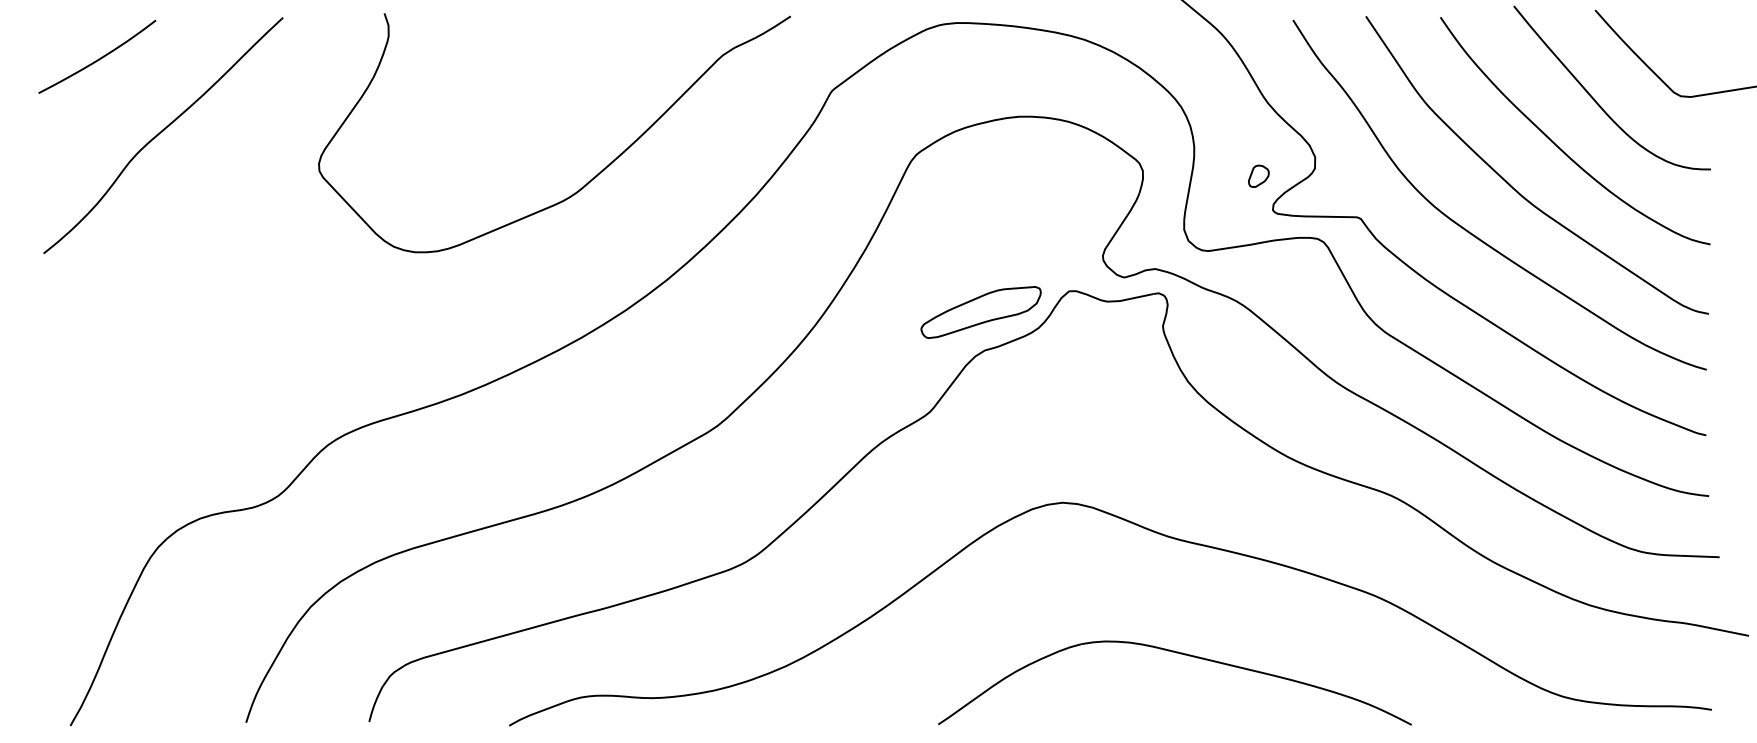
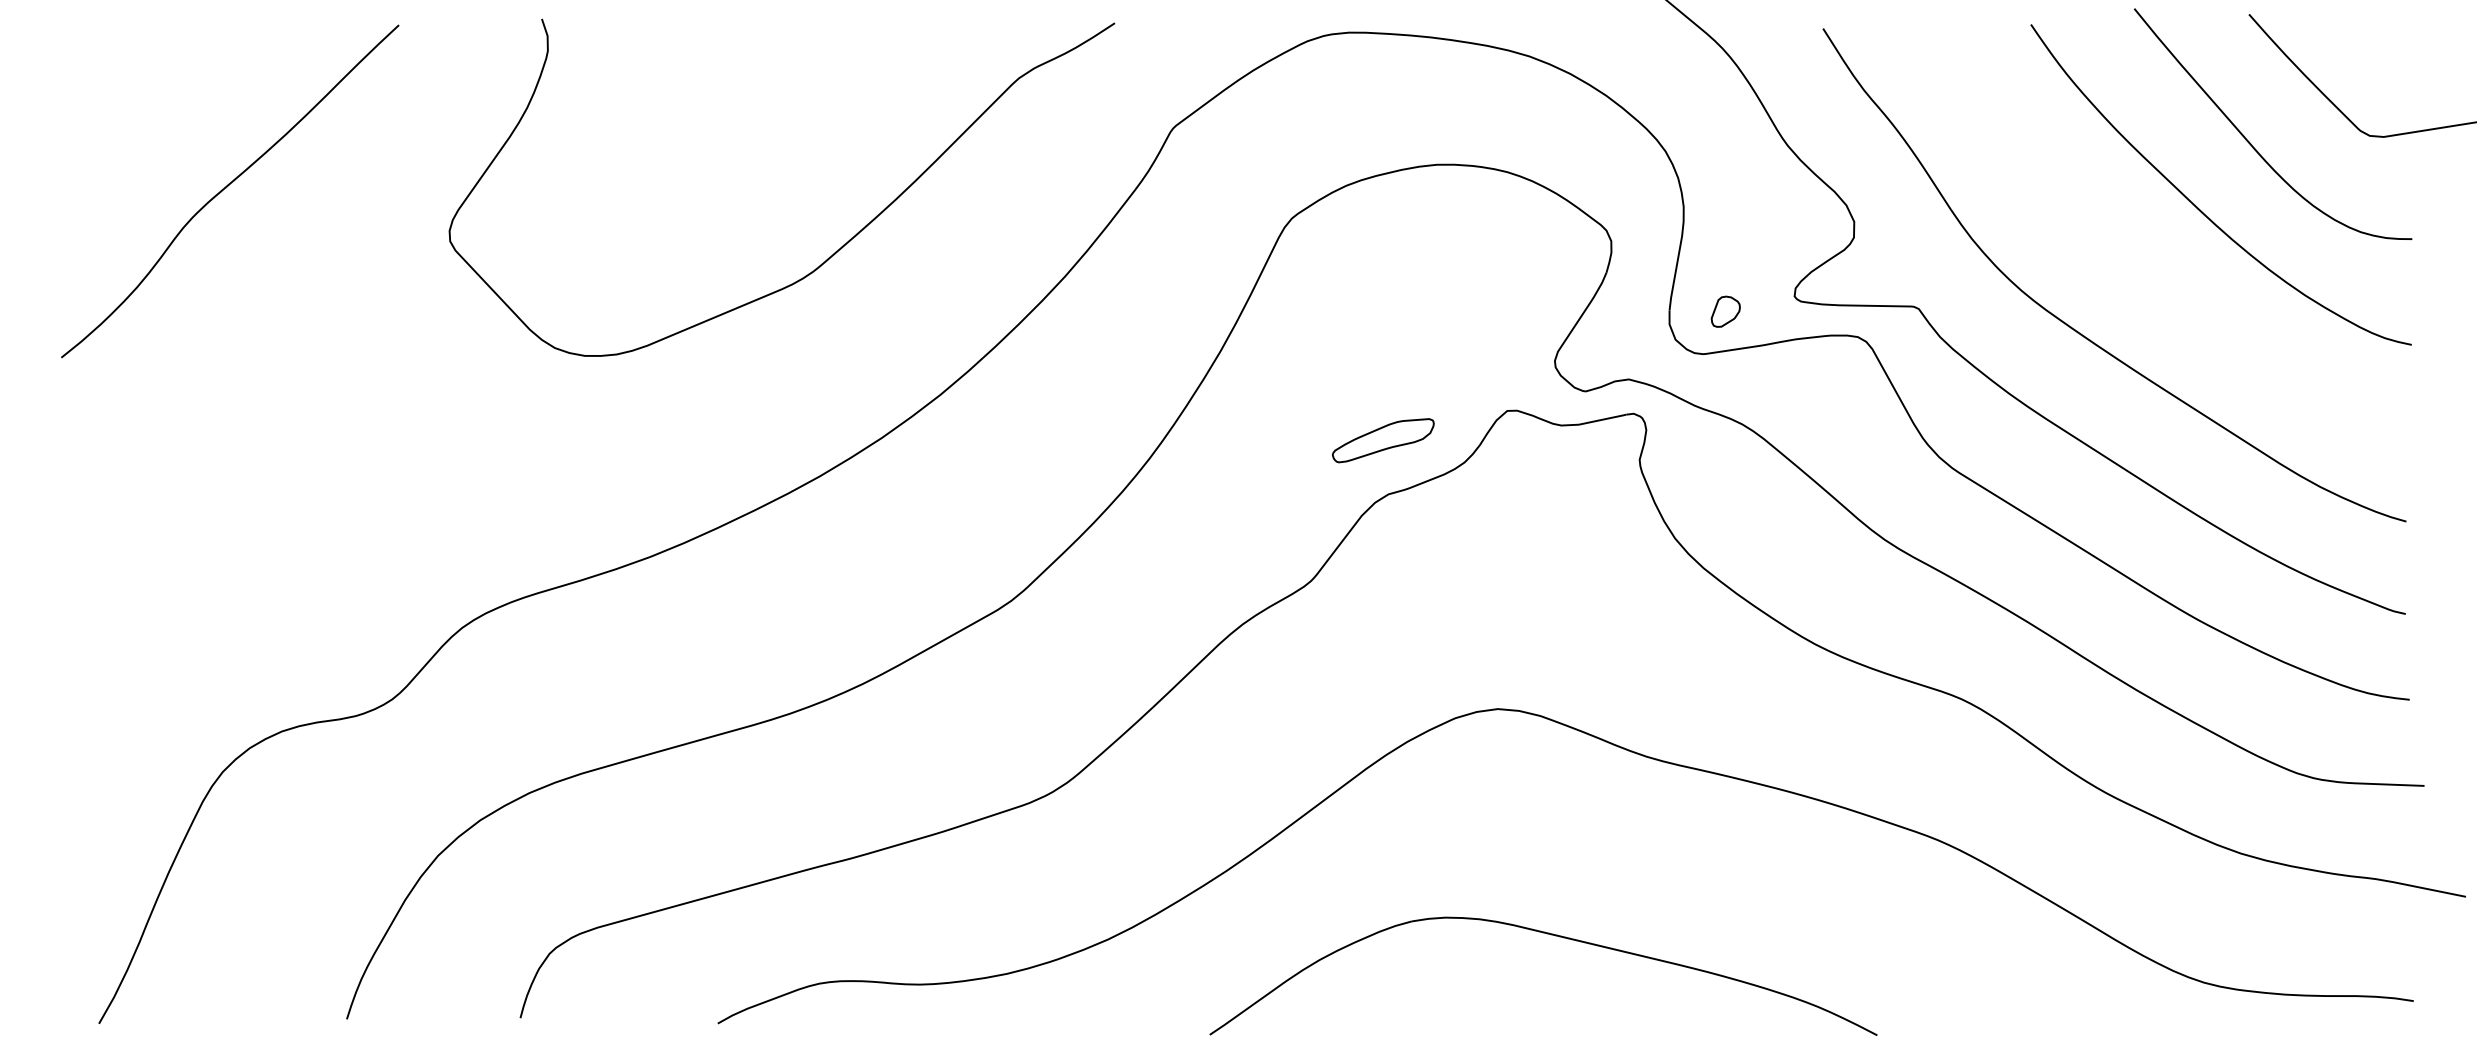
curve: (98, 59) -> (138, 83), removed
part: (1258, 176) -> (1725, 311), moved
curve: (1516, 189) -> (2137, 267), removed
part: (981, 312) -> (1383, 440), size x0.6
part: (1180, 654) -> (1551, 935), moved

